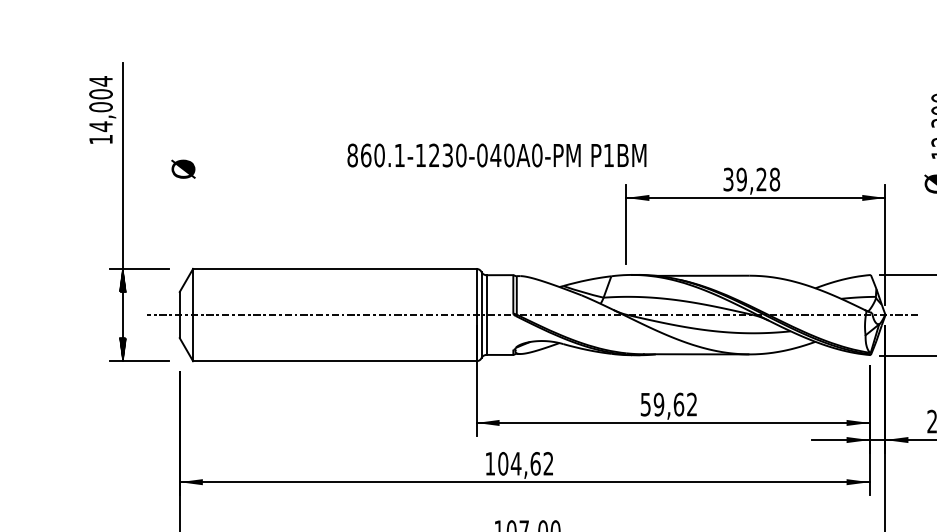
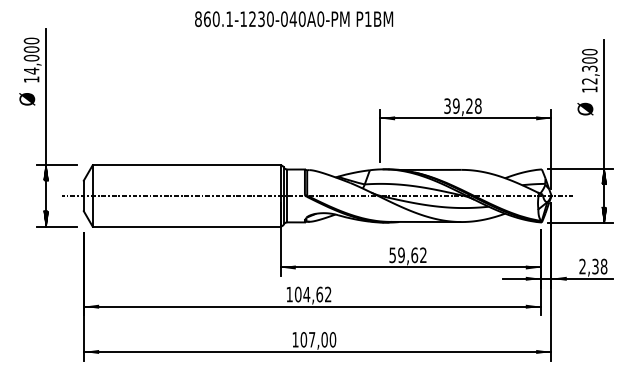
text: (100, 80) -> (31, 40), 14,004 -> 14,000
text: (497, 155) -> (294, 19), moved
text: (183, 169) -> (27, 99), moved

